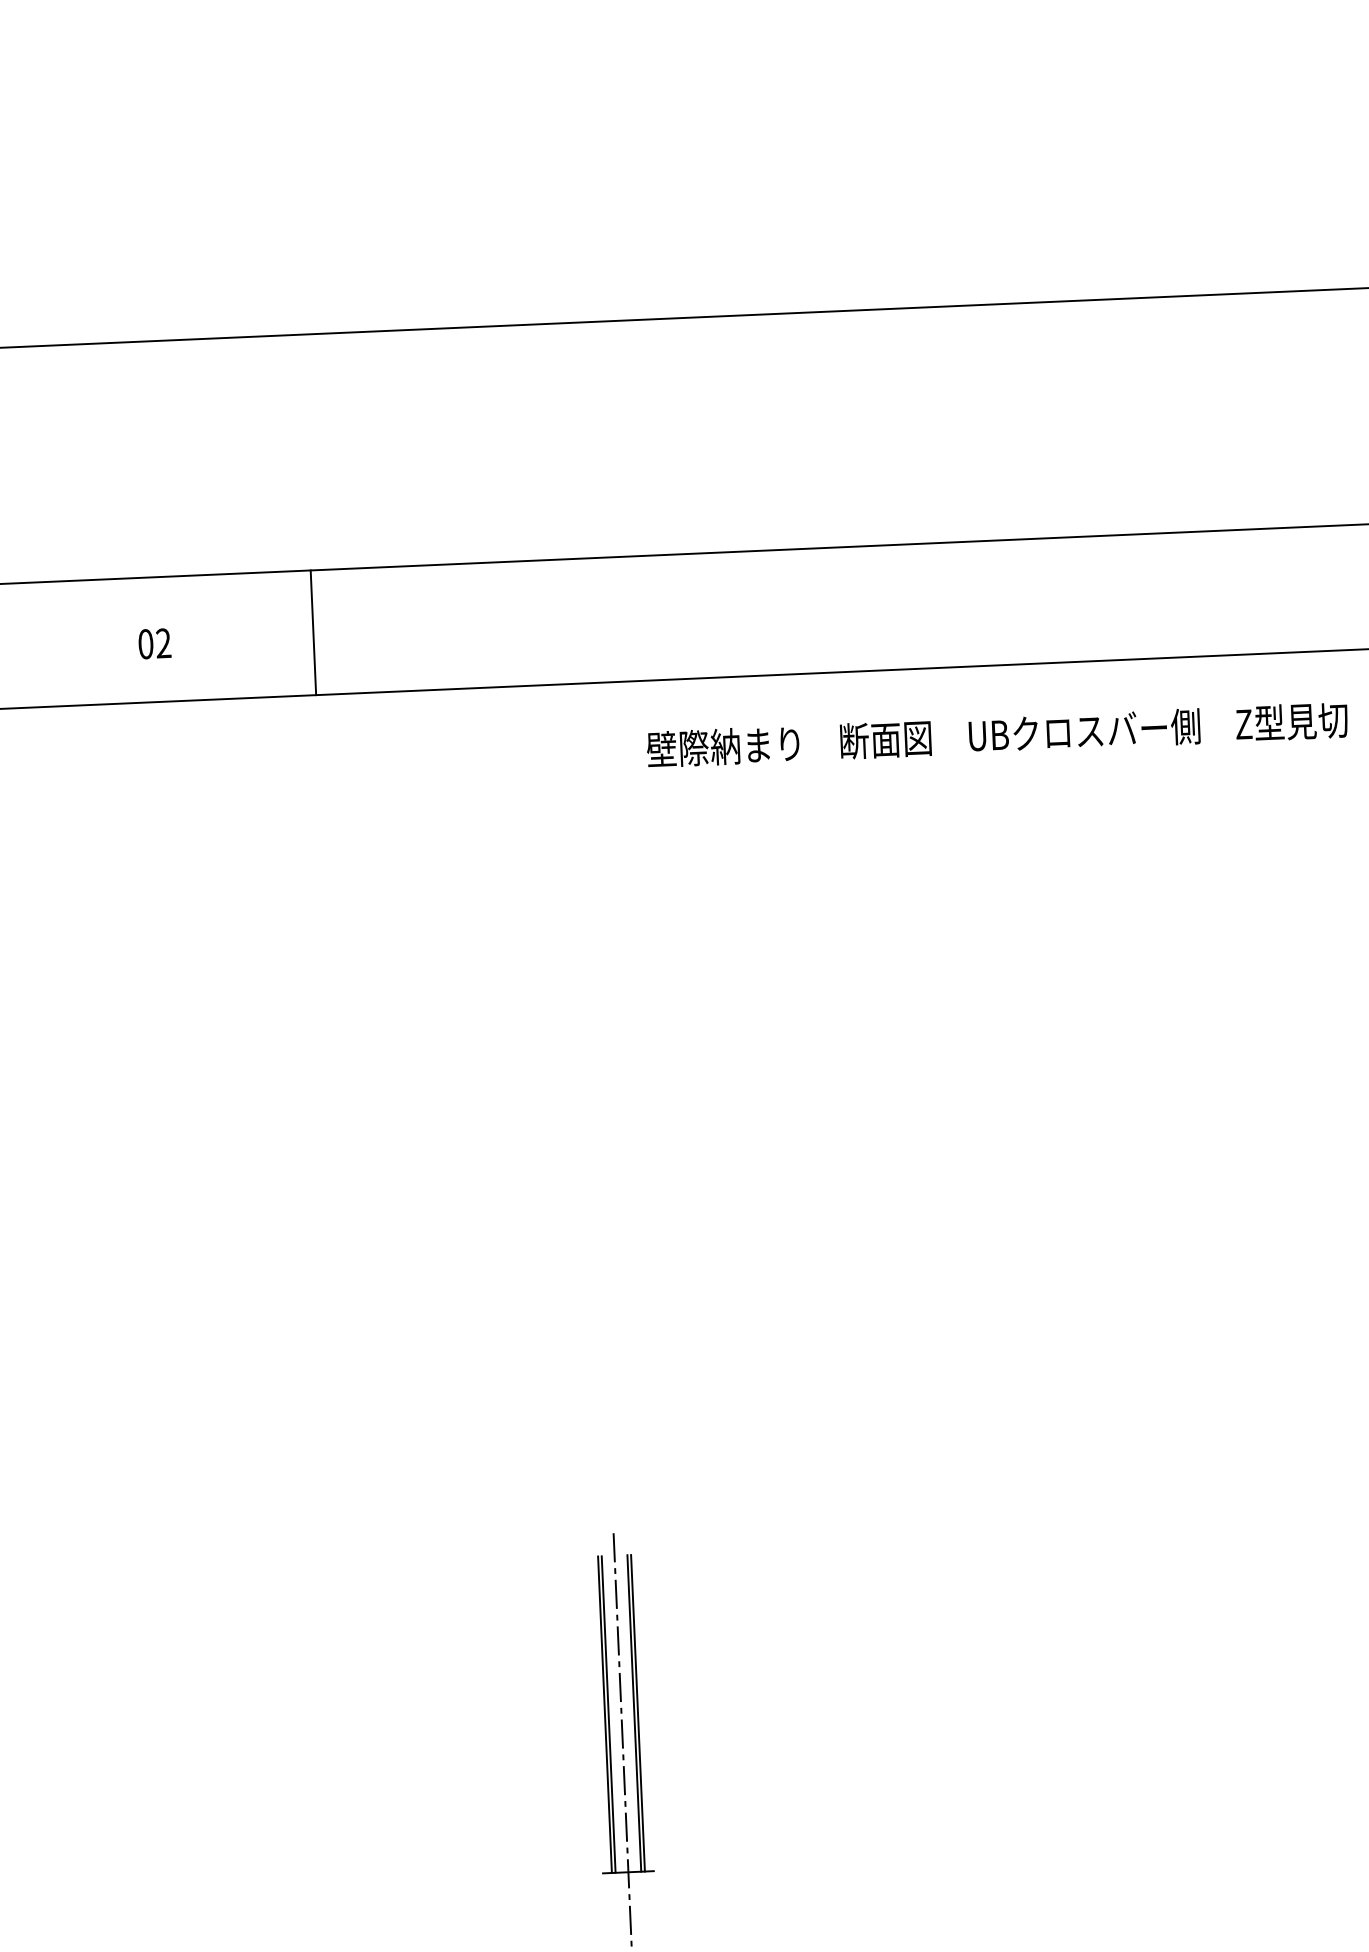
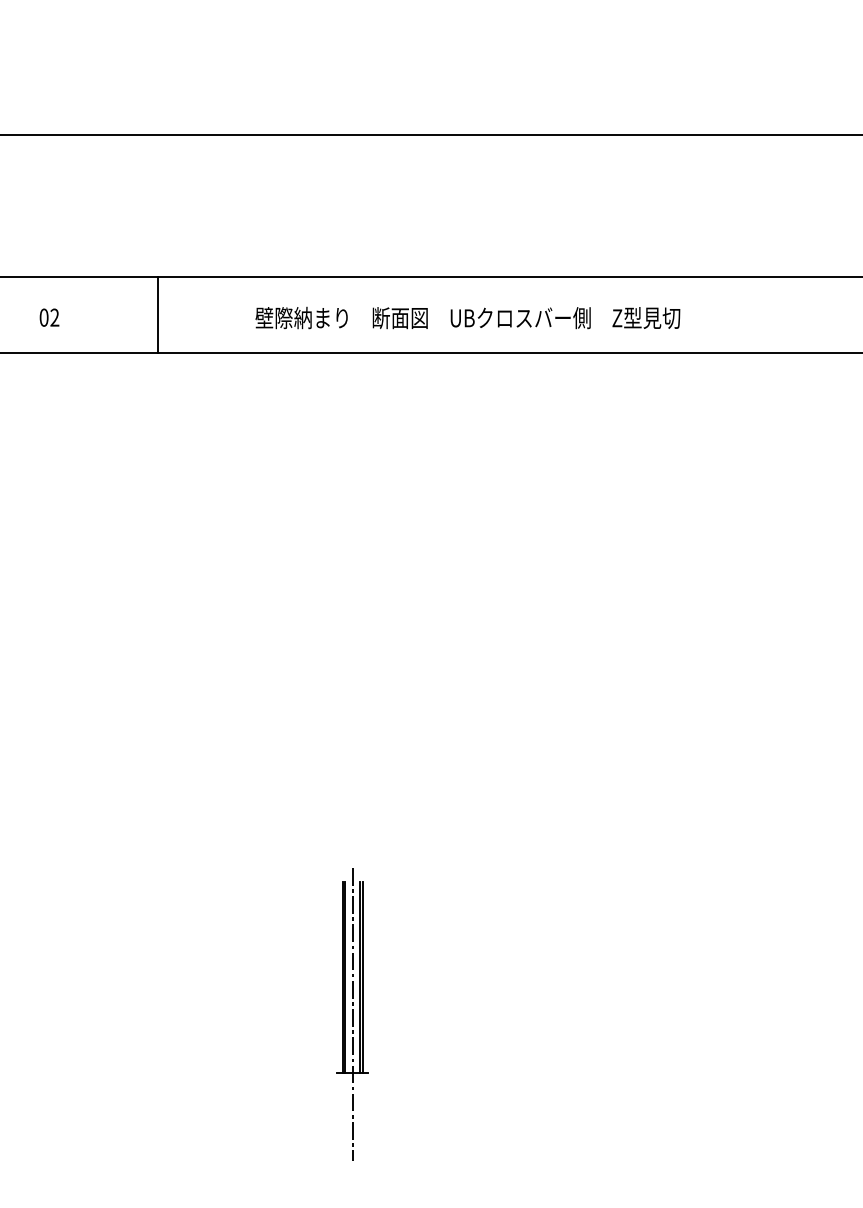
line: (313, 633) -> (157, 315), moved
text: (154, 643) -> (49, 317), moved
text: (996, 734) -> (467, 317), moved

